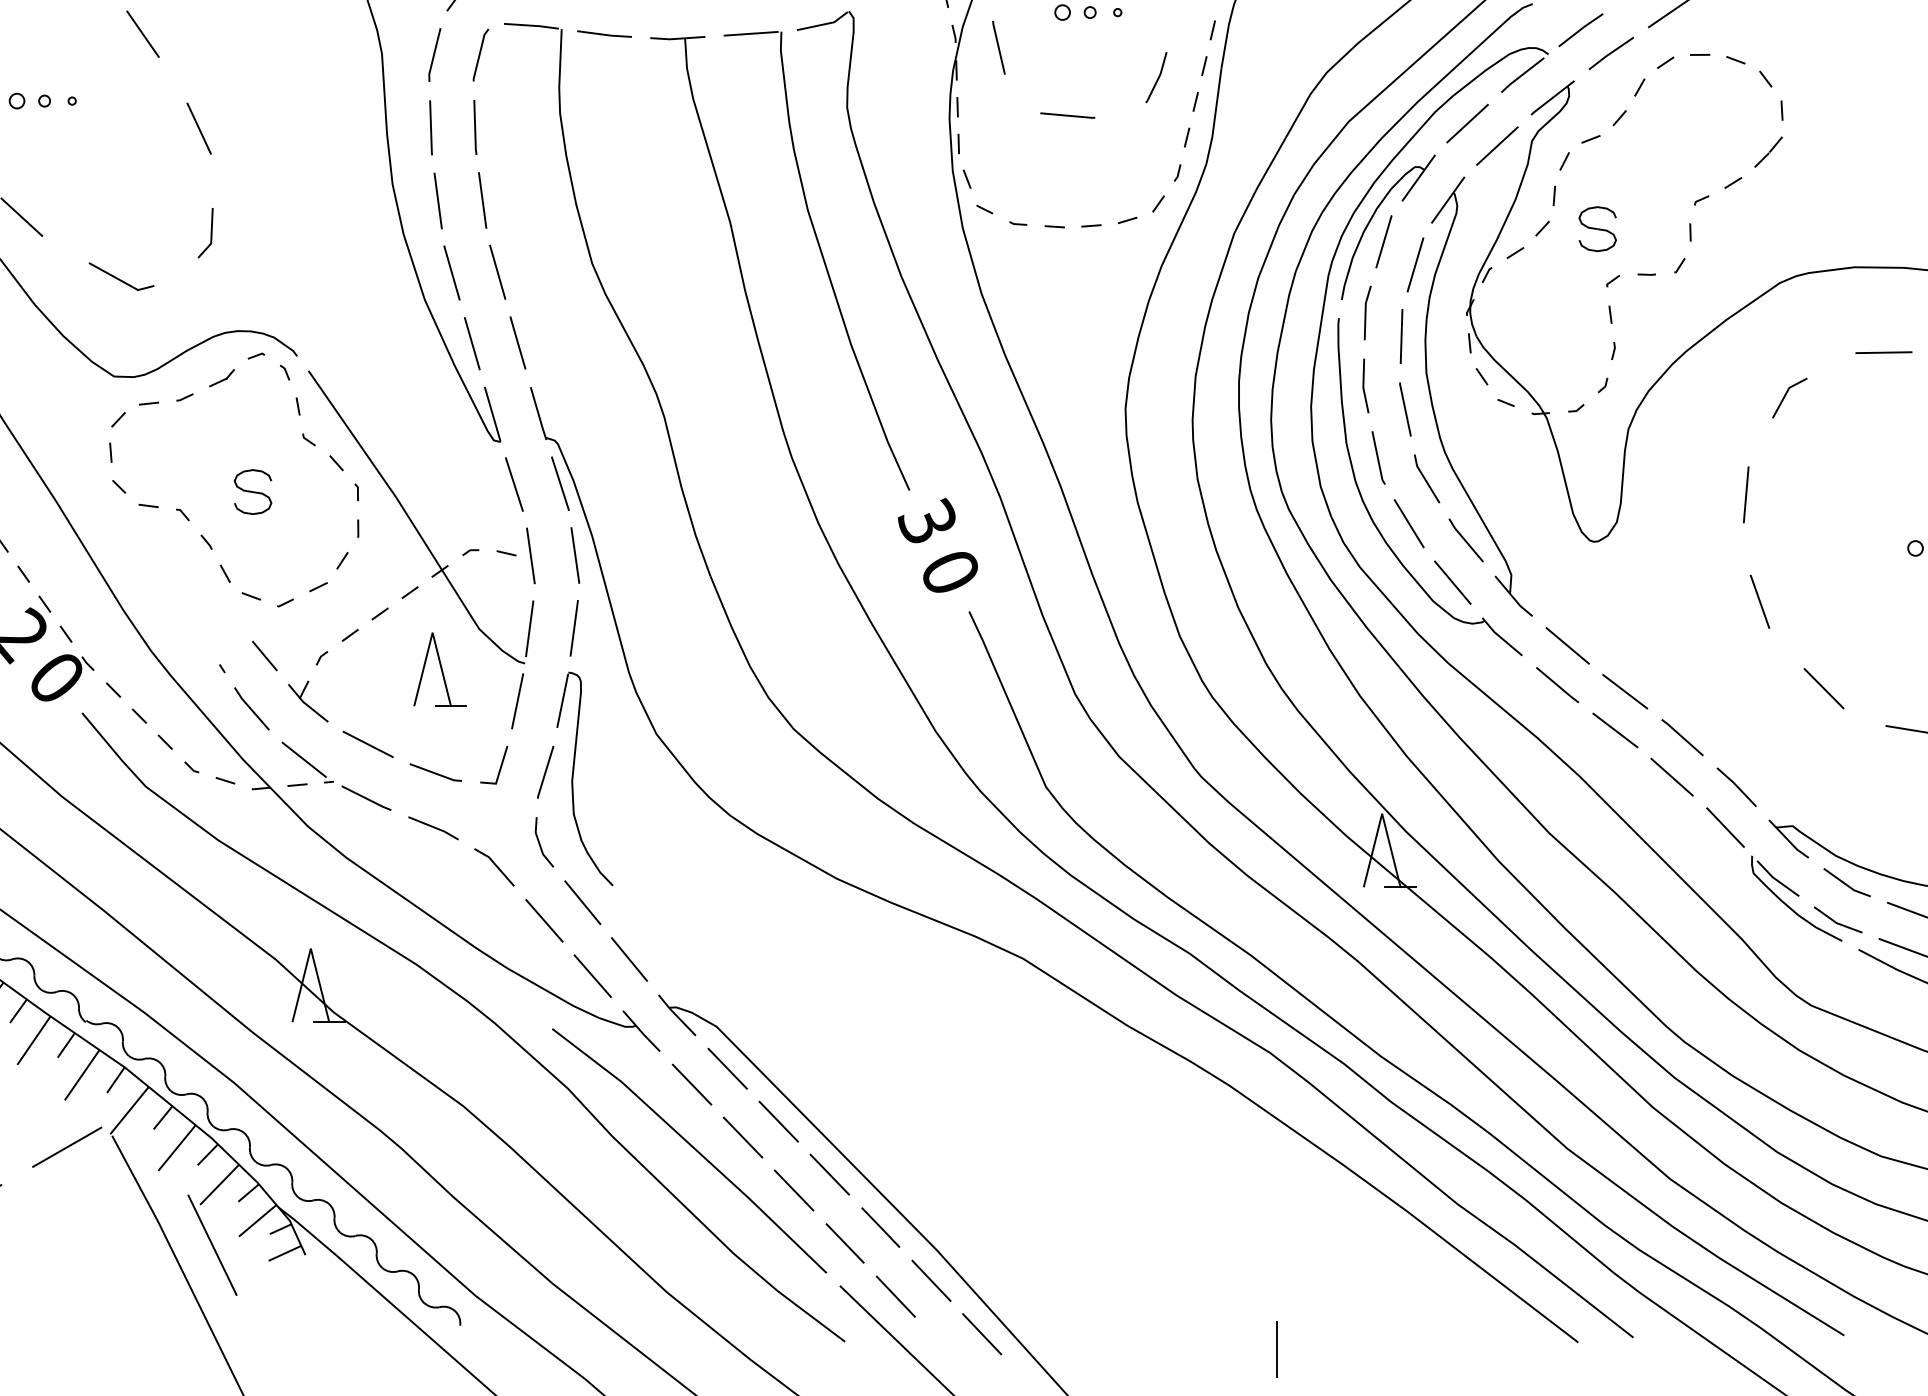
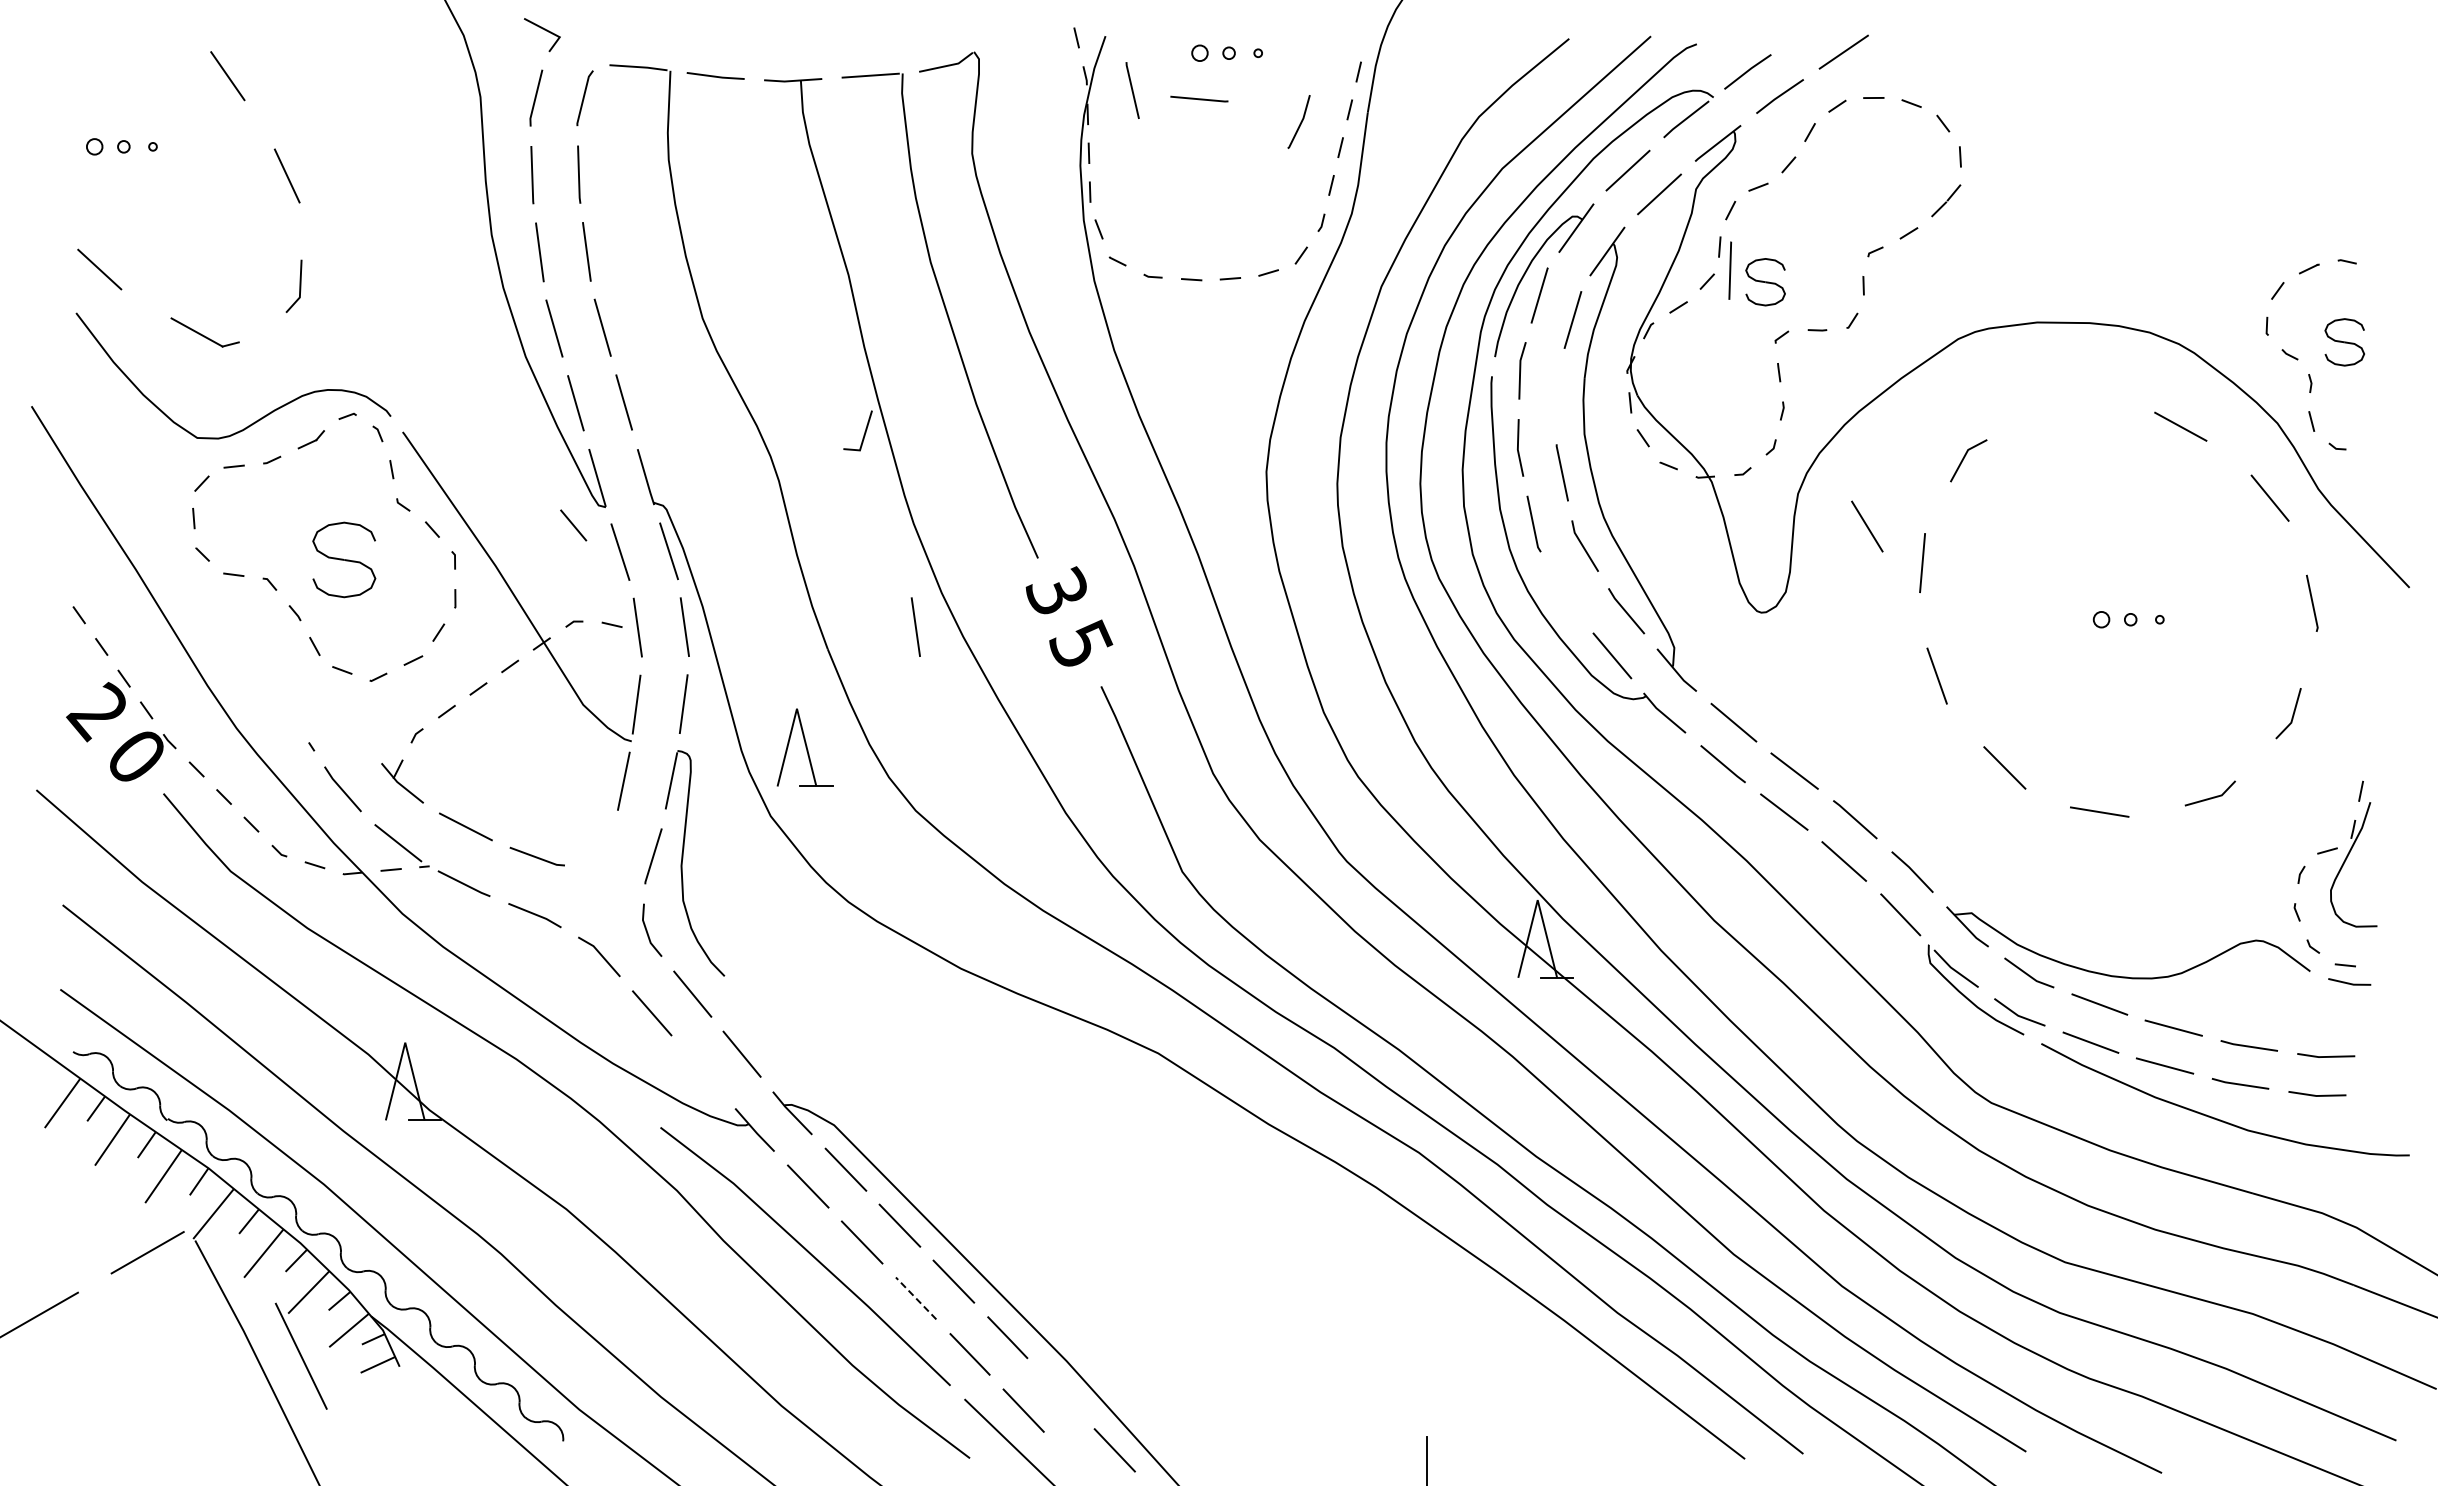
line: (1067, 114) -> (1199, 98), moved
line: (1400, 336) -> (1729, 270), moved
line: (1884, 352) -> (2068, 412), removed
part: (252, 492) -> (343, 560), size x1.6
line: (1409, 523) -> (1867, 526), moved
line: (793, 554) -> (915, 626), added
text: (950, 570) -> (1081, 642), 0 -> 5
line: (264, 656) -> (573, 525), moved
part: (439, 669) -> (804, 747), moved
line: (500, 765) -> (864, 431), moved
line: (592, 975) -> (703, 1071), removed
line: (793, 1190) -> (915, 1298), solid -> dashed
line: (931, 1280) -> (1061, 1393), removed

